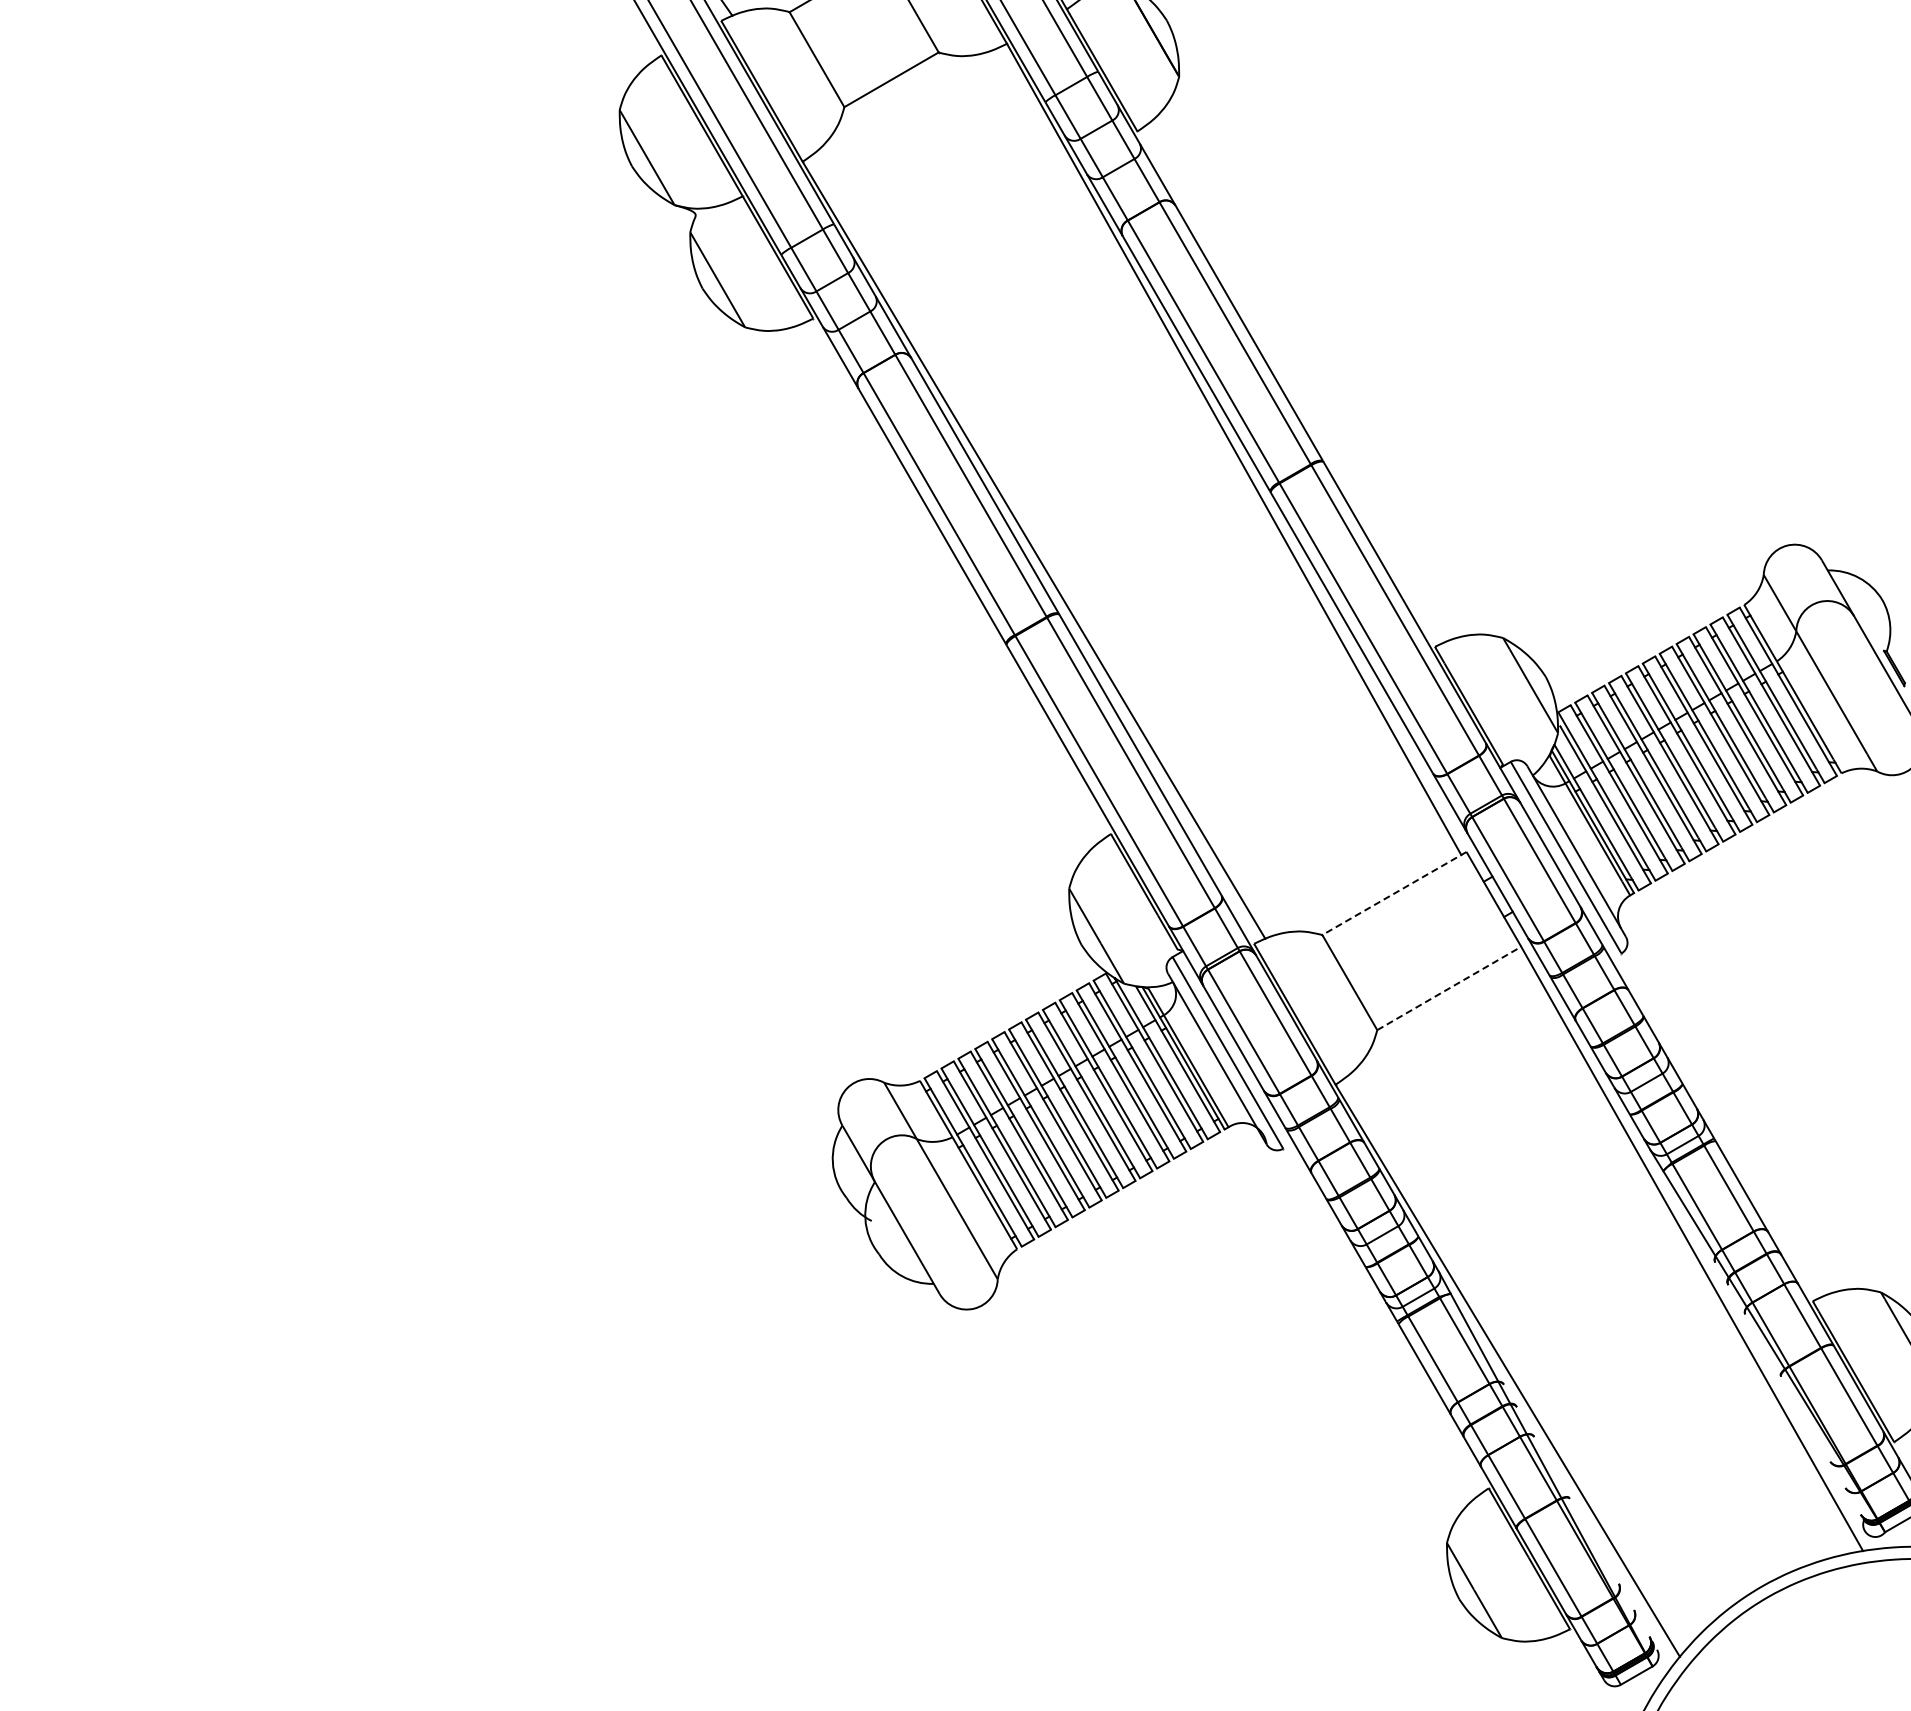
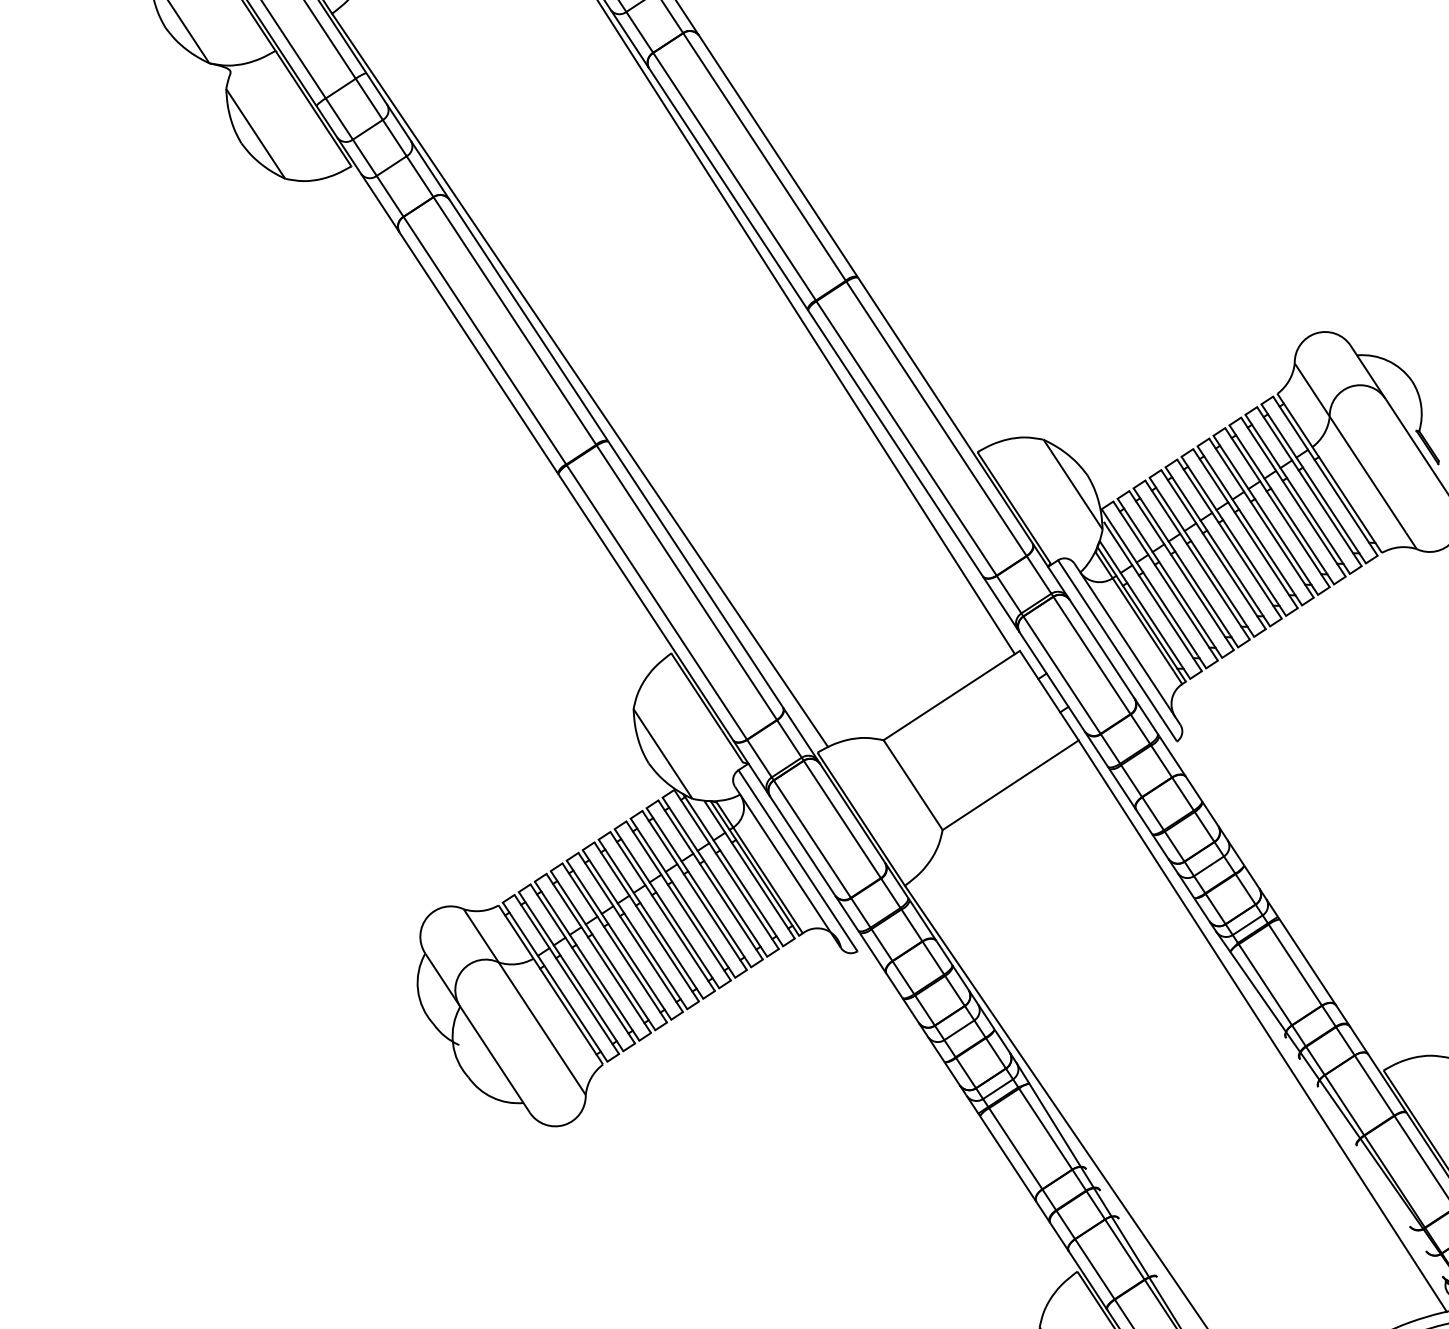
line: (1394, 893) -> (951, 695), dashed -> solid
line: (1449, 988) -> (1010, 785), dashed -> solid

